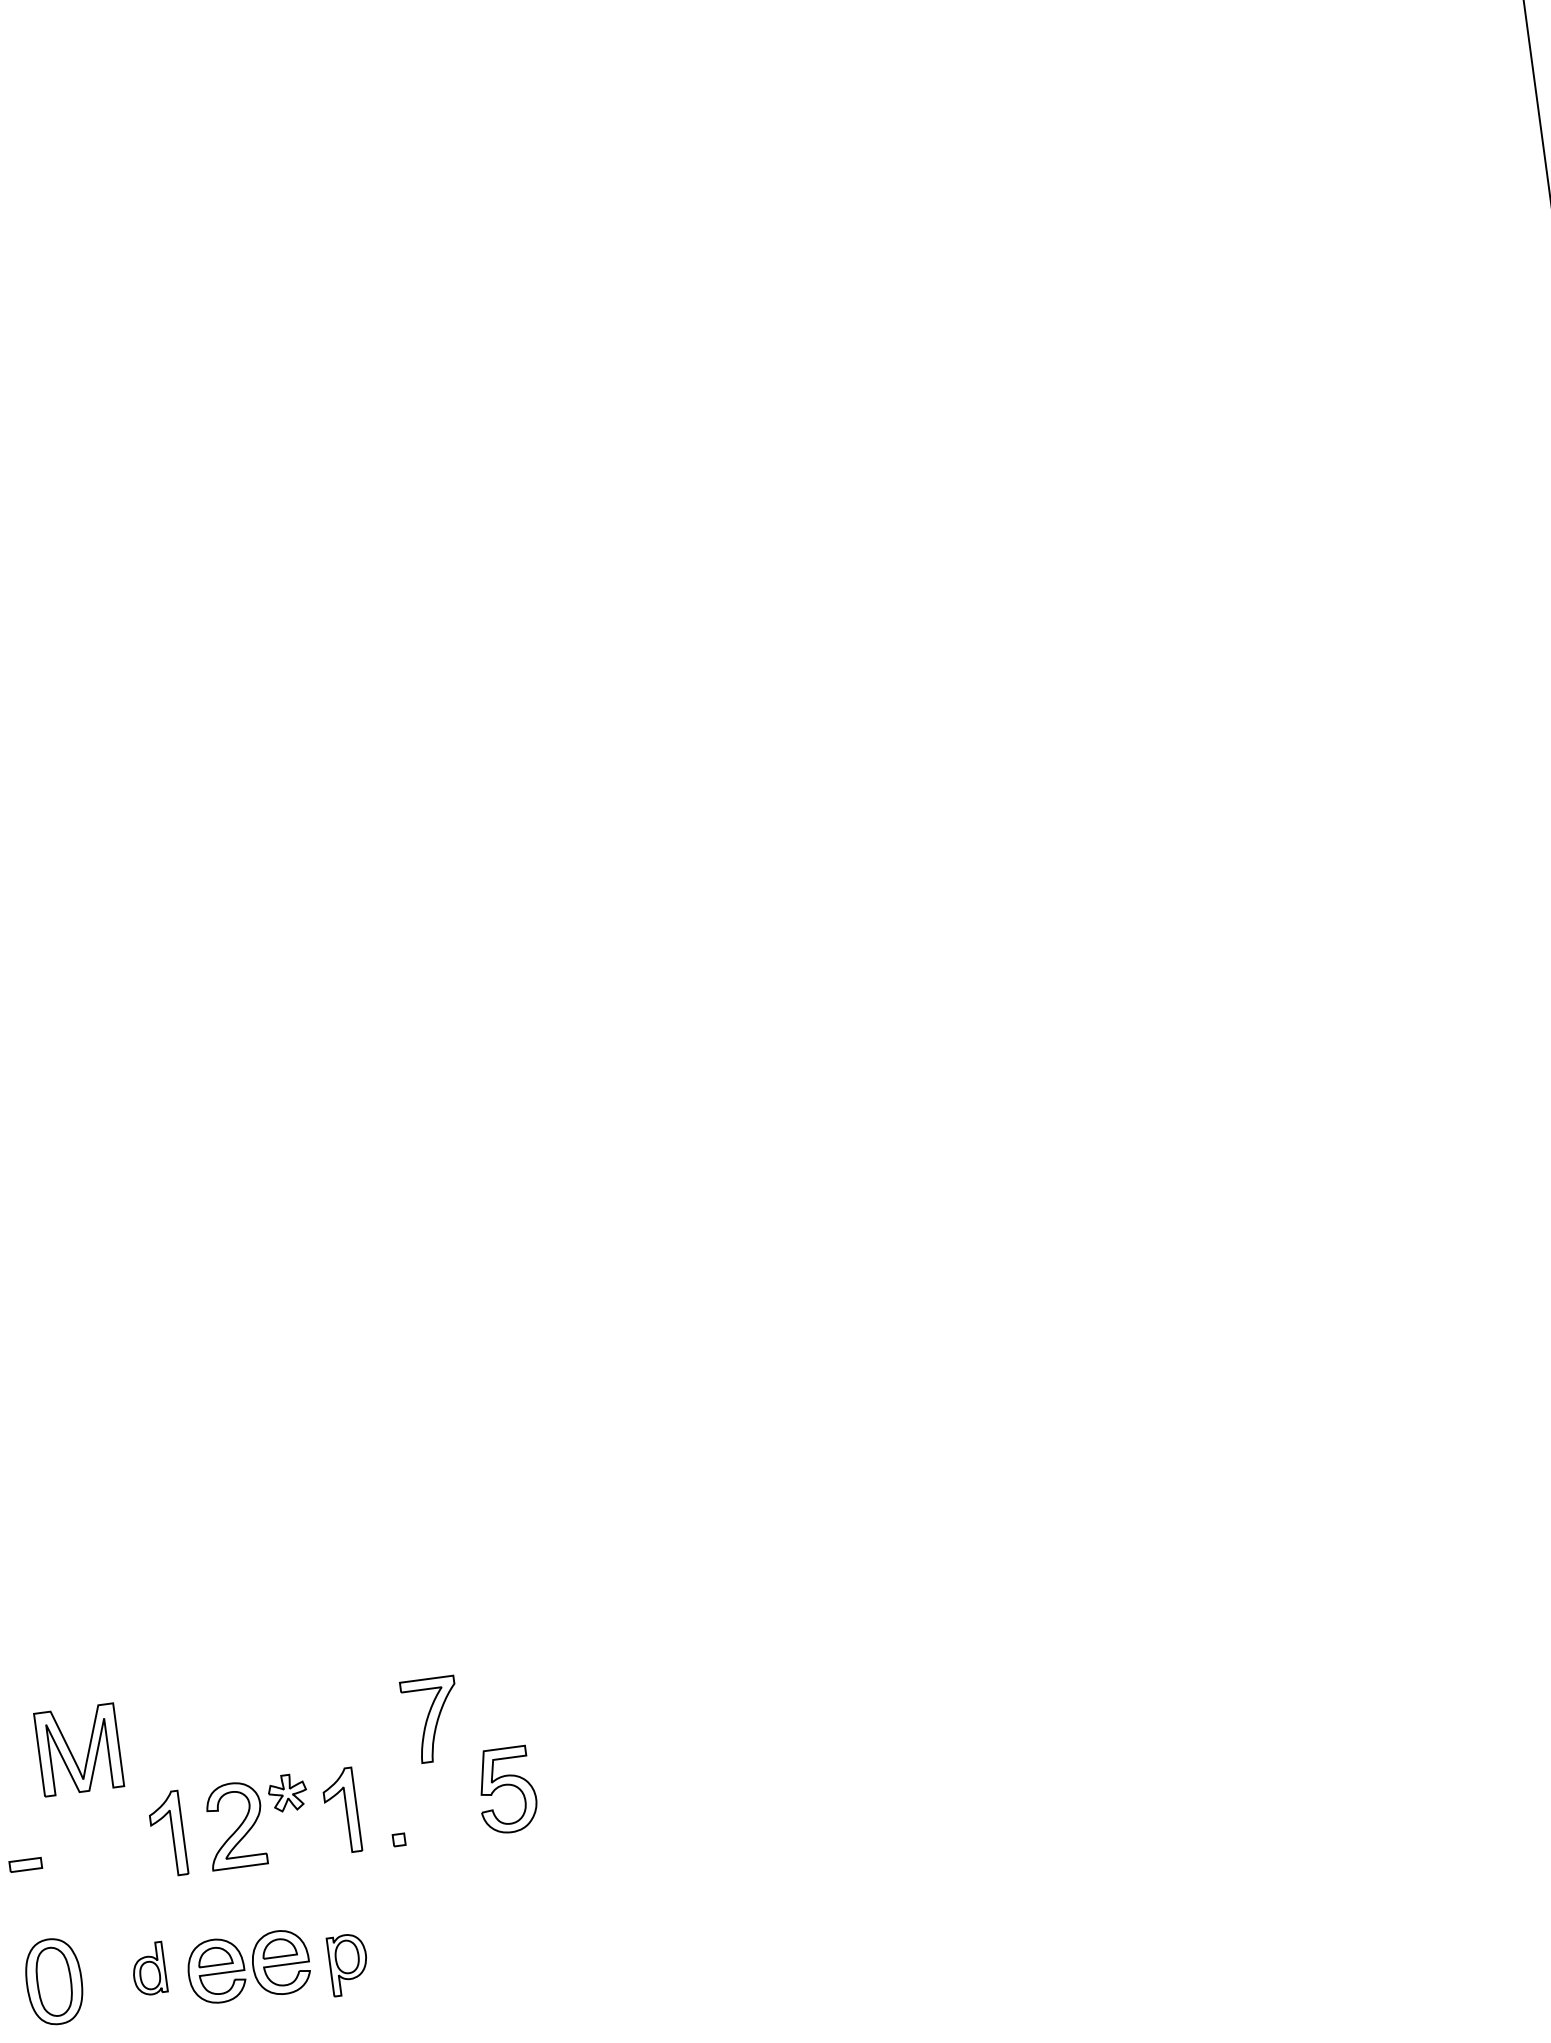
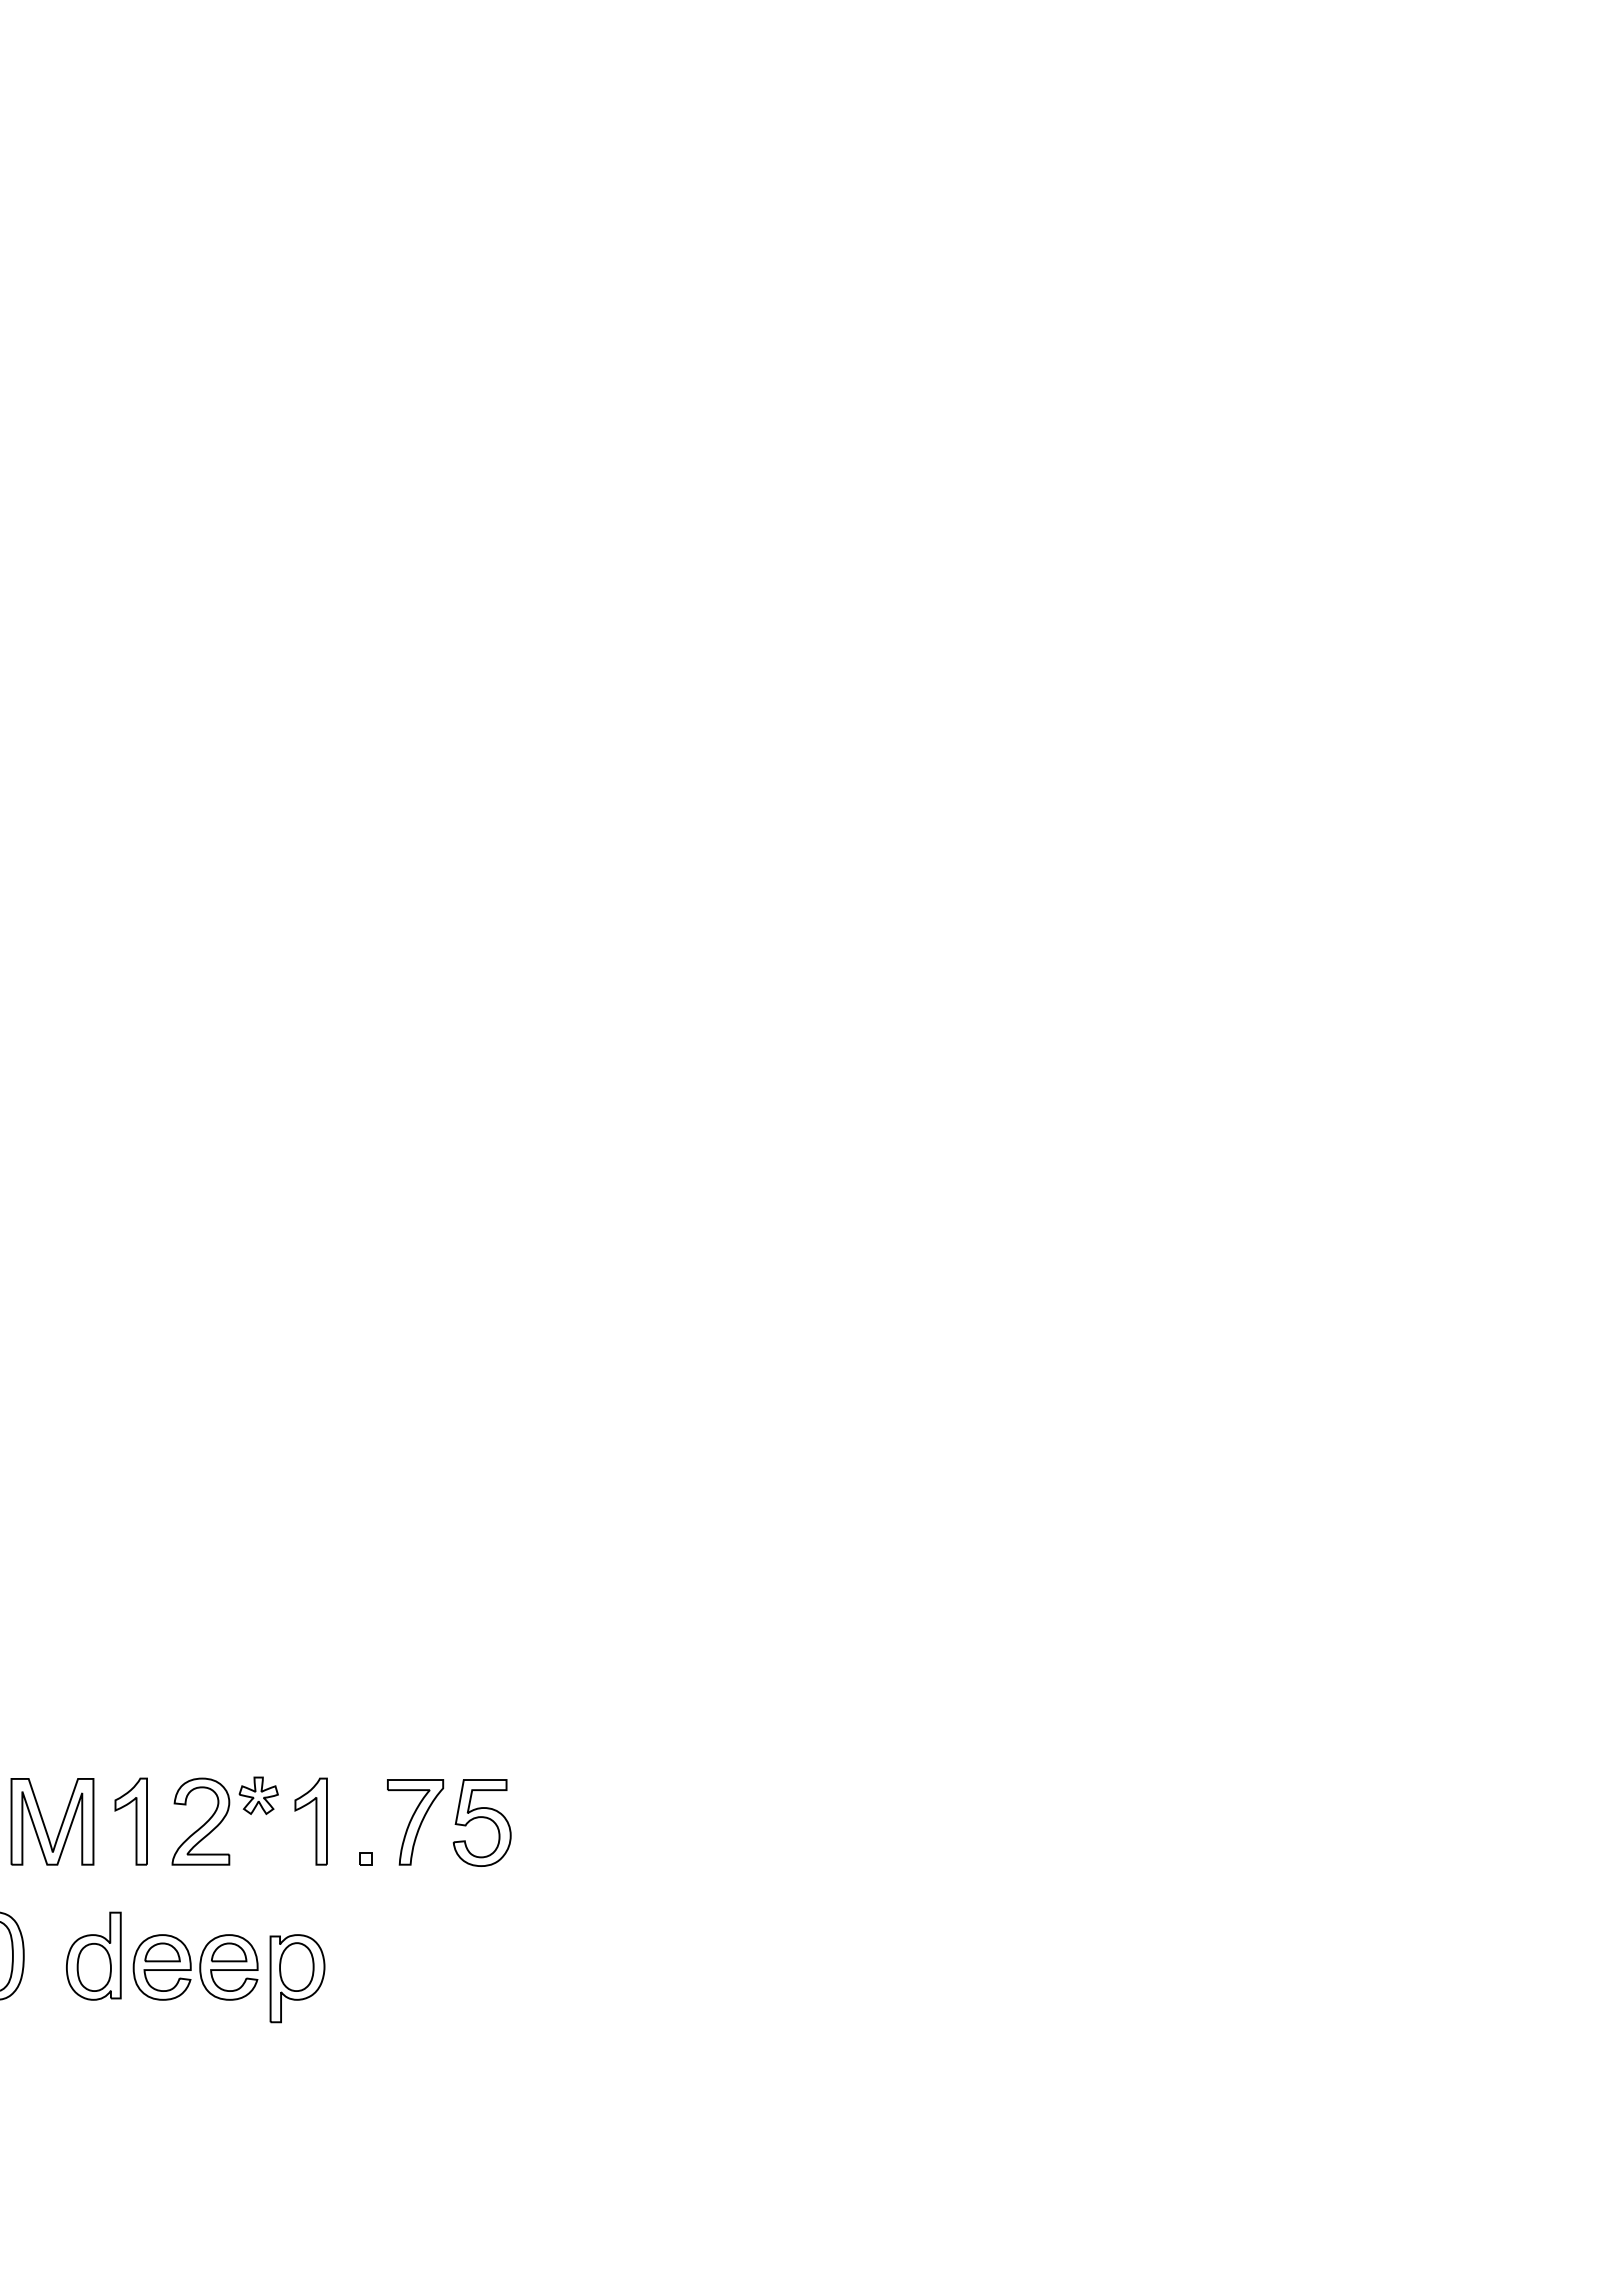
part: (432, 1720) -> (415, 1822), moved
part: (71, 1751) -> (44, 1822), moved
part: (348, 1964) -> (297, 1978), size x1.43
part: (148, 1968) -> (93, 1955), size x1.67

